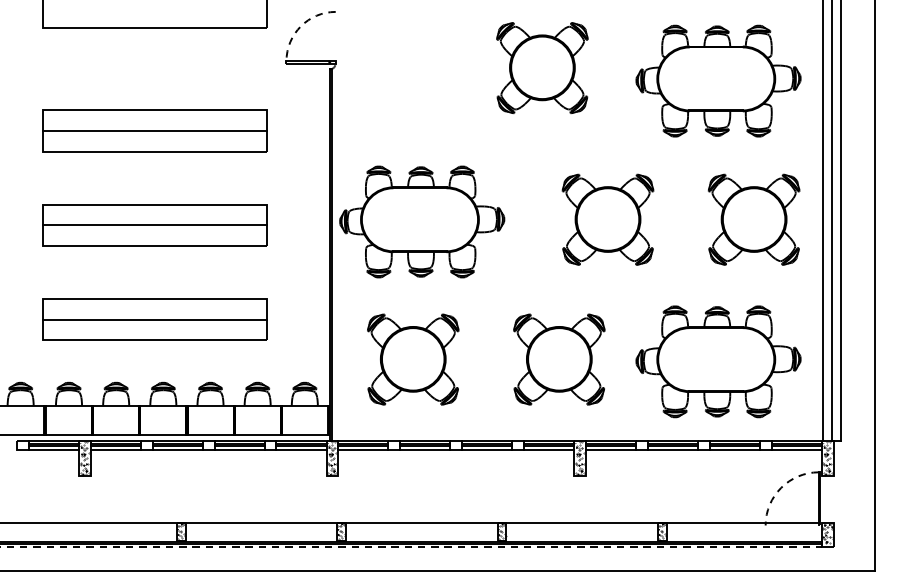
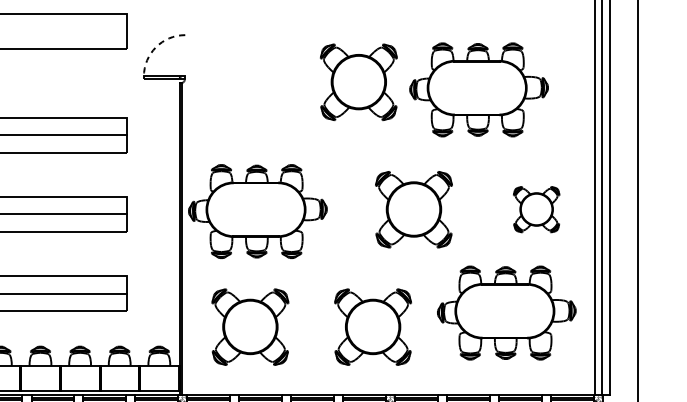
part: (718, 80) -> (479, 89), moved
part: (753, 219) -> (536, 209), size x0.6
part: (718, 361) -> (506, 312), moved

